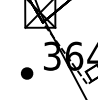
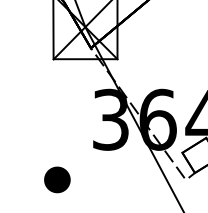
part: (27, 73) -> (58, 179), moved

